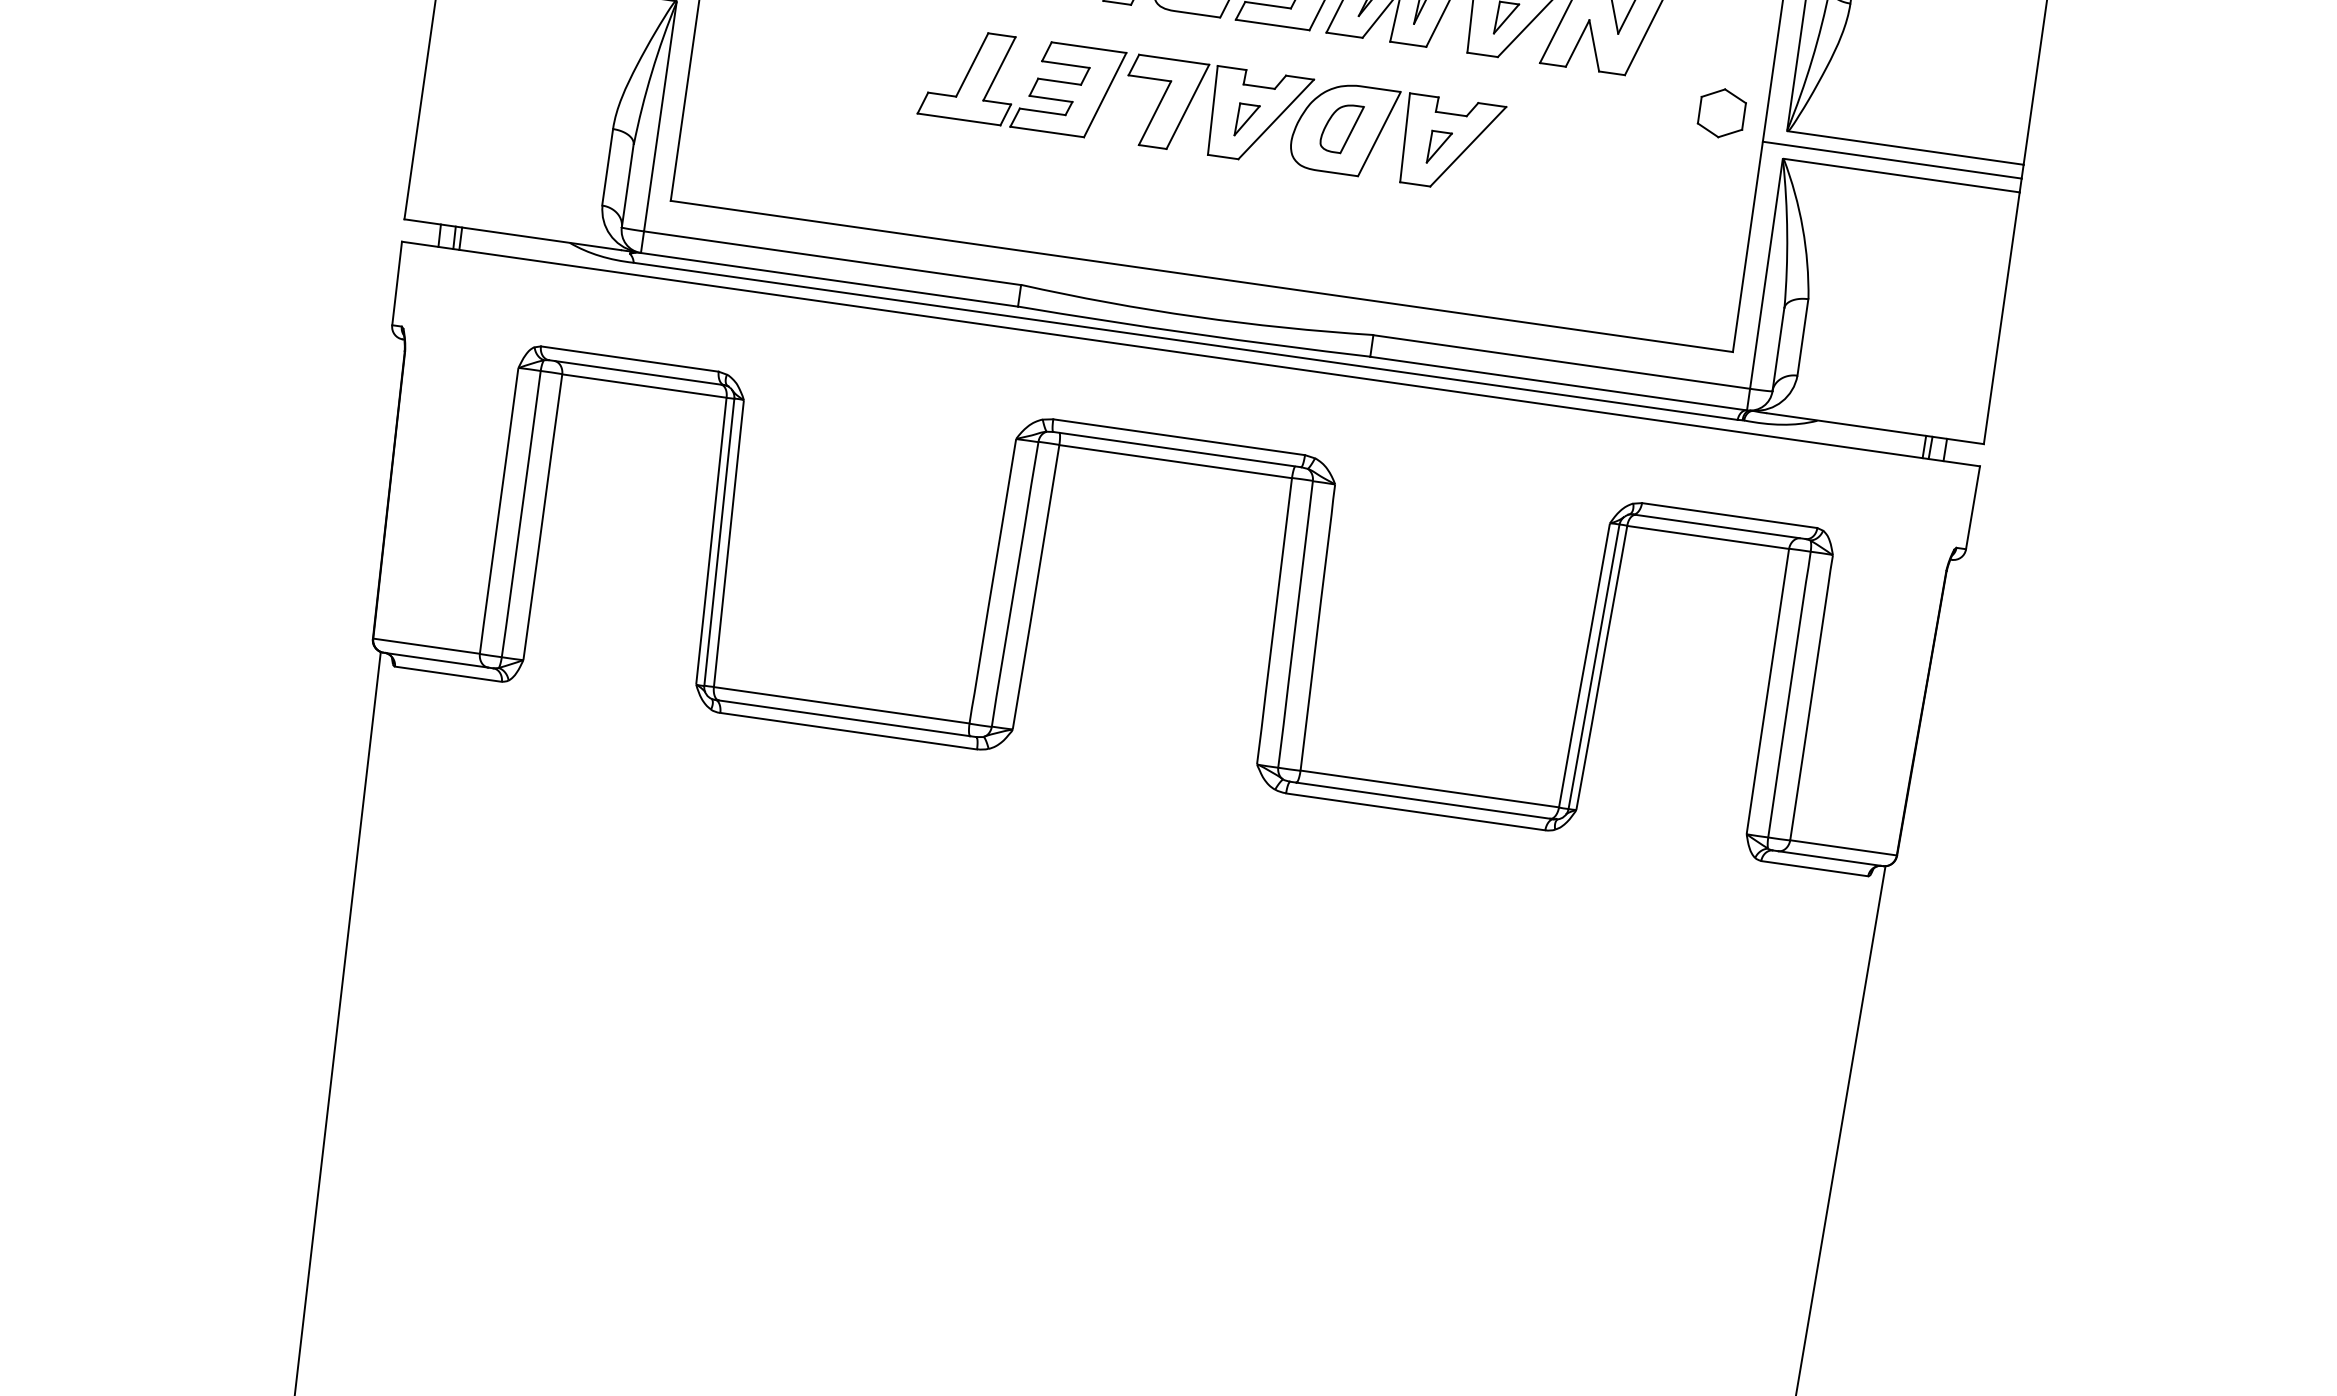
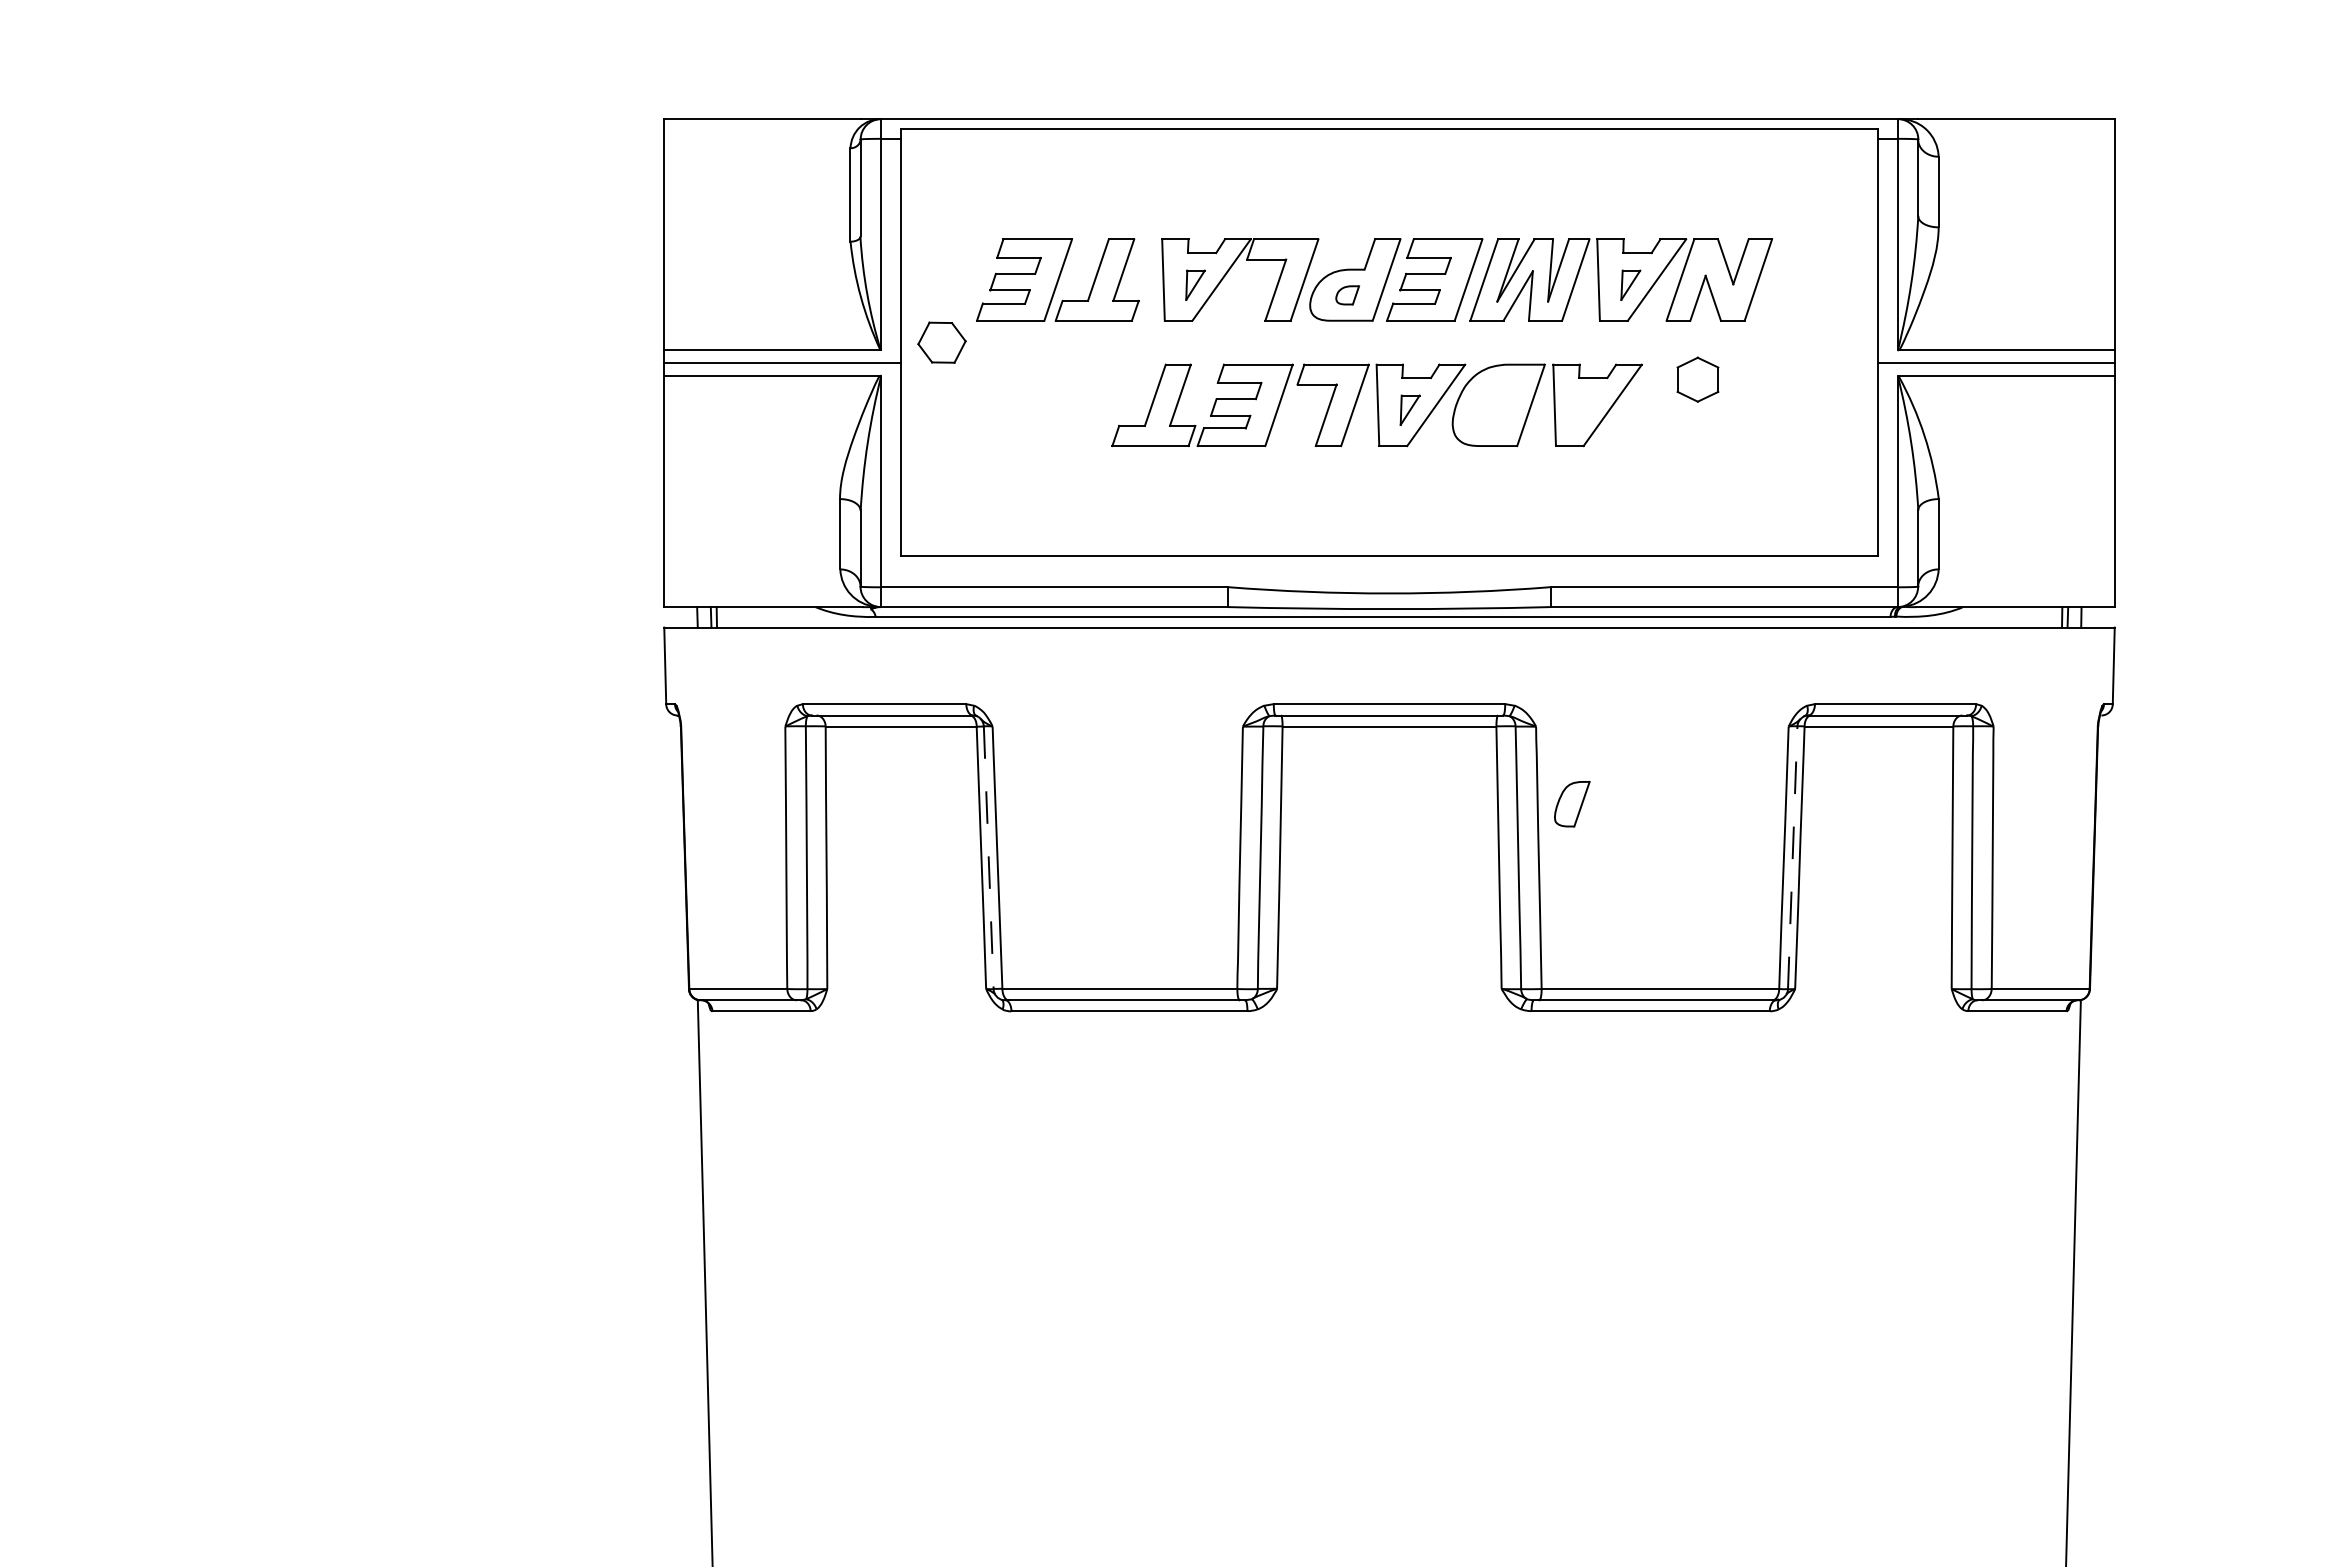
part: (1721, 113) -> (1697, 379), moved
part: (1341, 127) -> (1572, 803), moved
part: (1439, 147) -> (1586, 409), removed
line: (719, 542) -> (988, 857), solid -> dashed
line: (1593, 666) -> (1792, 857), solid -> dashed

